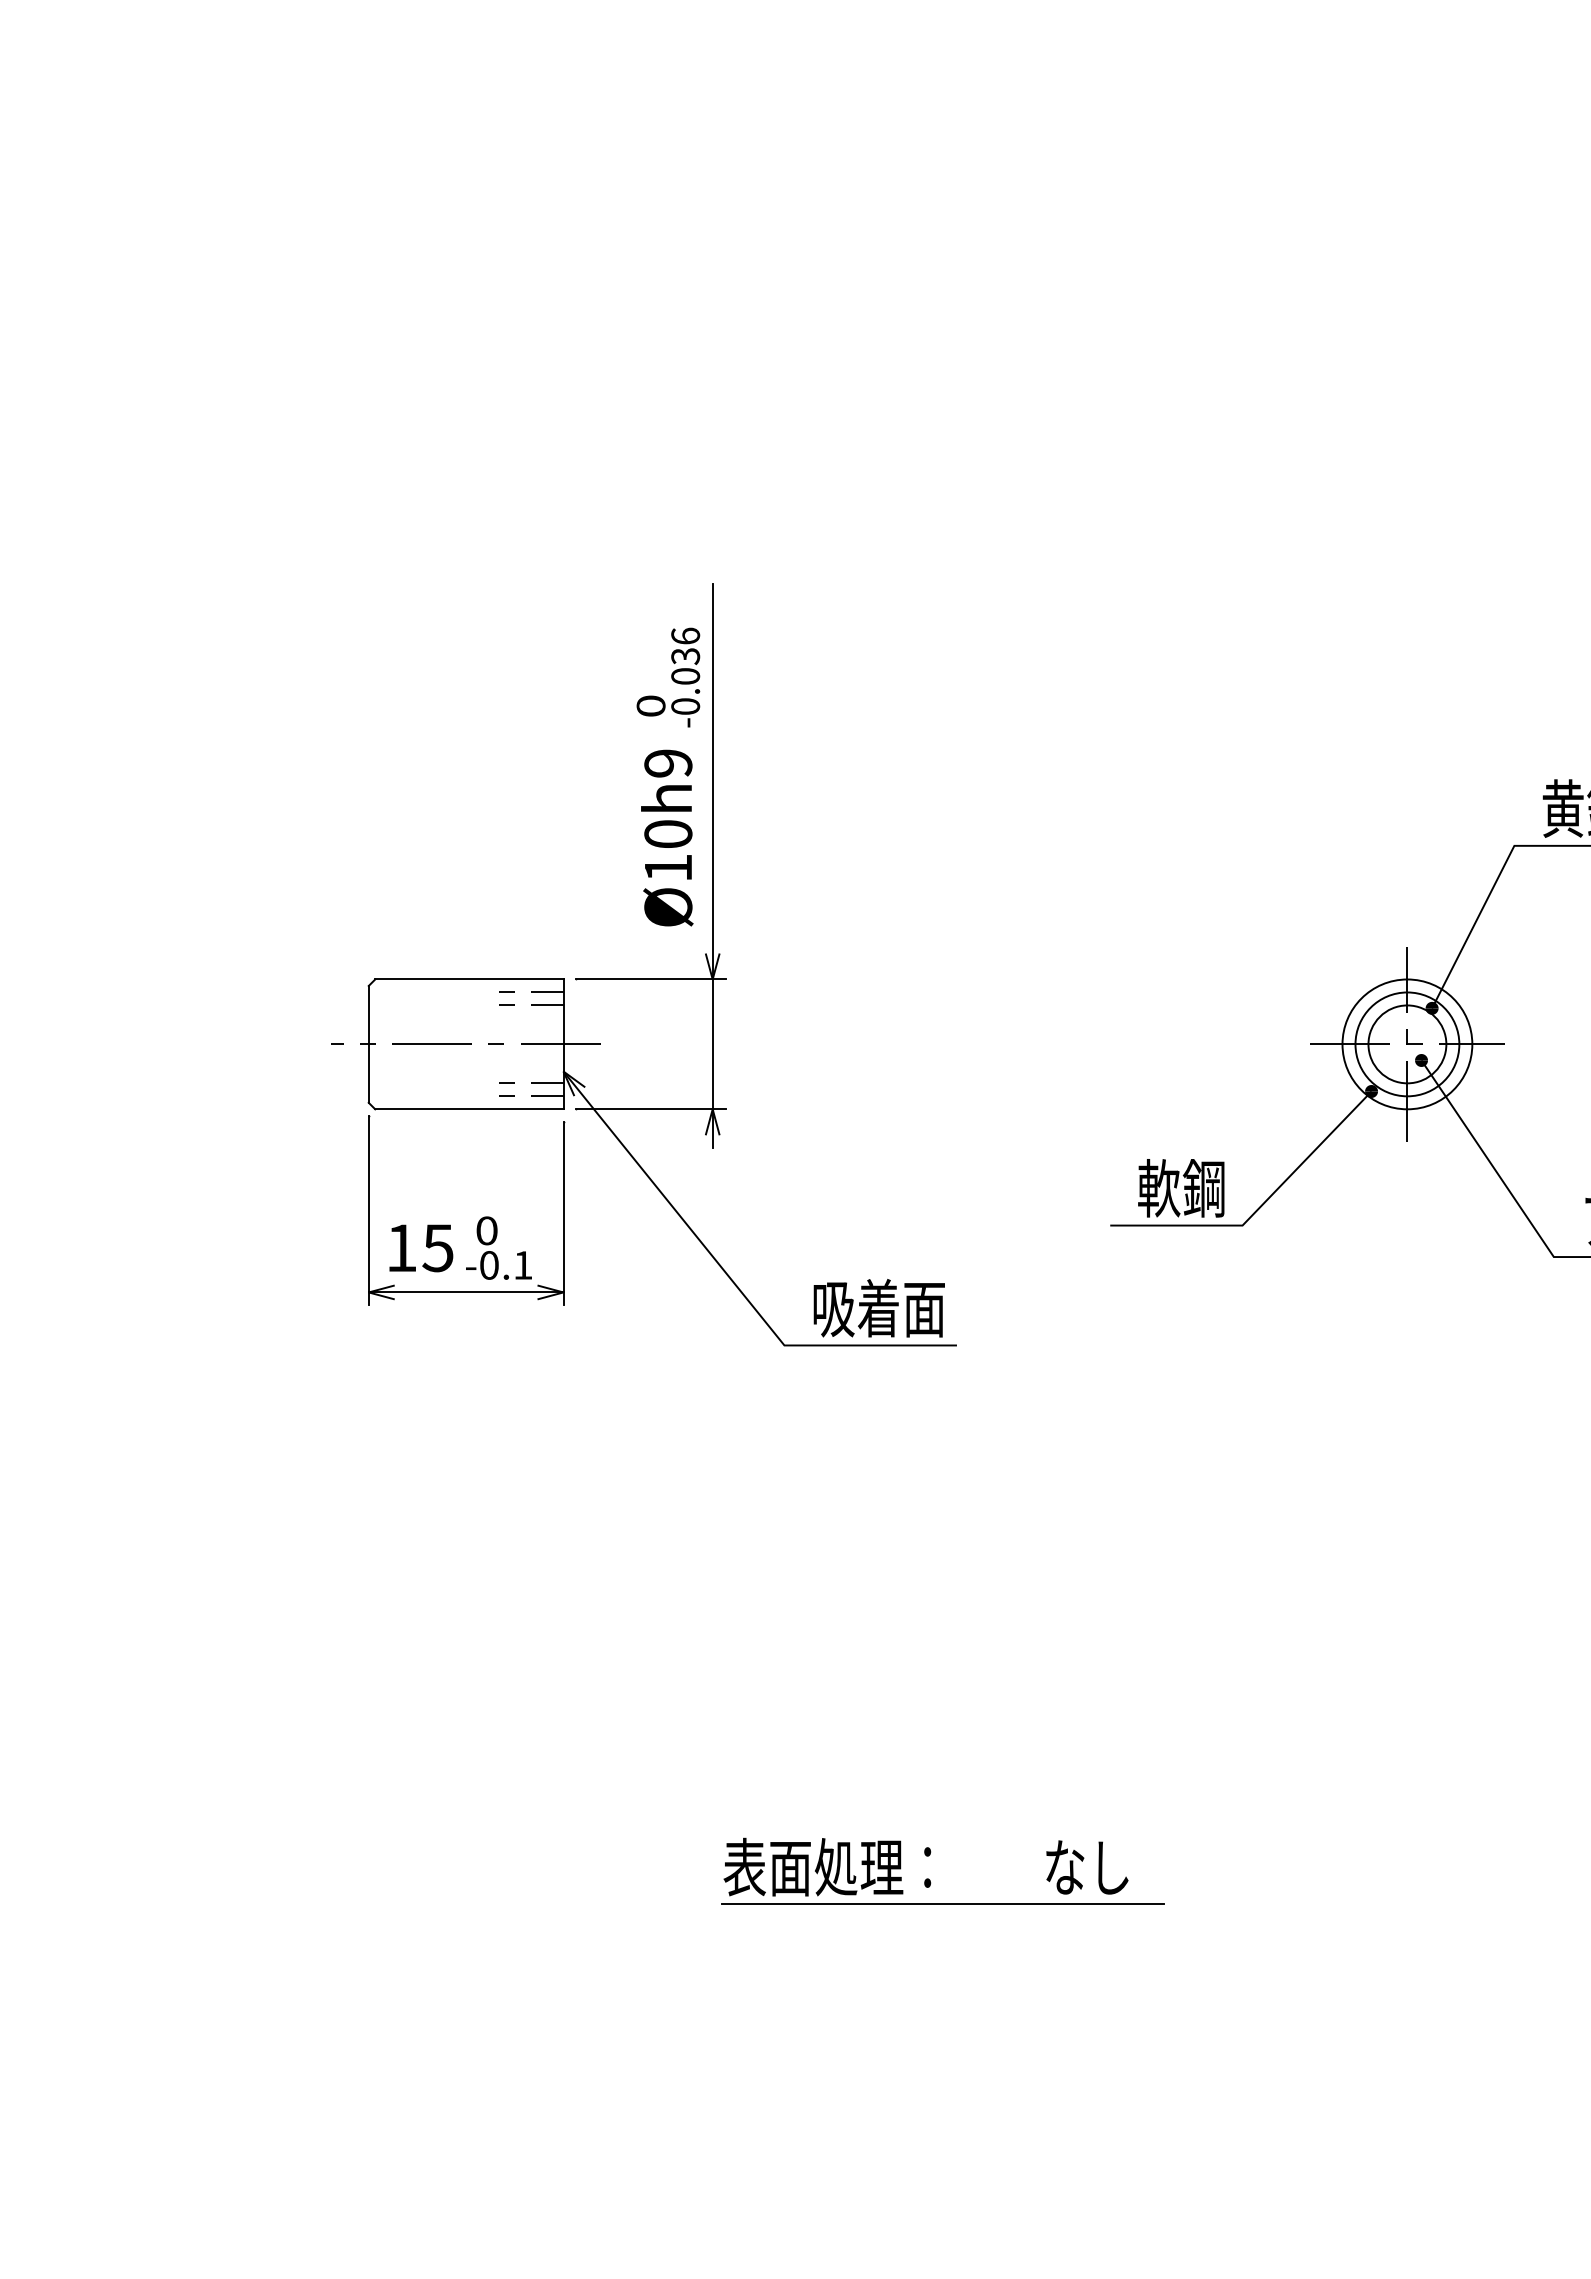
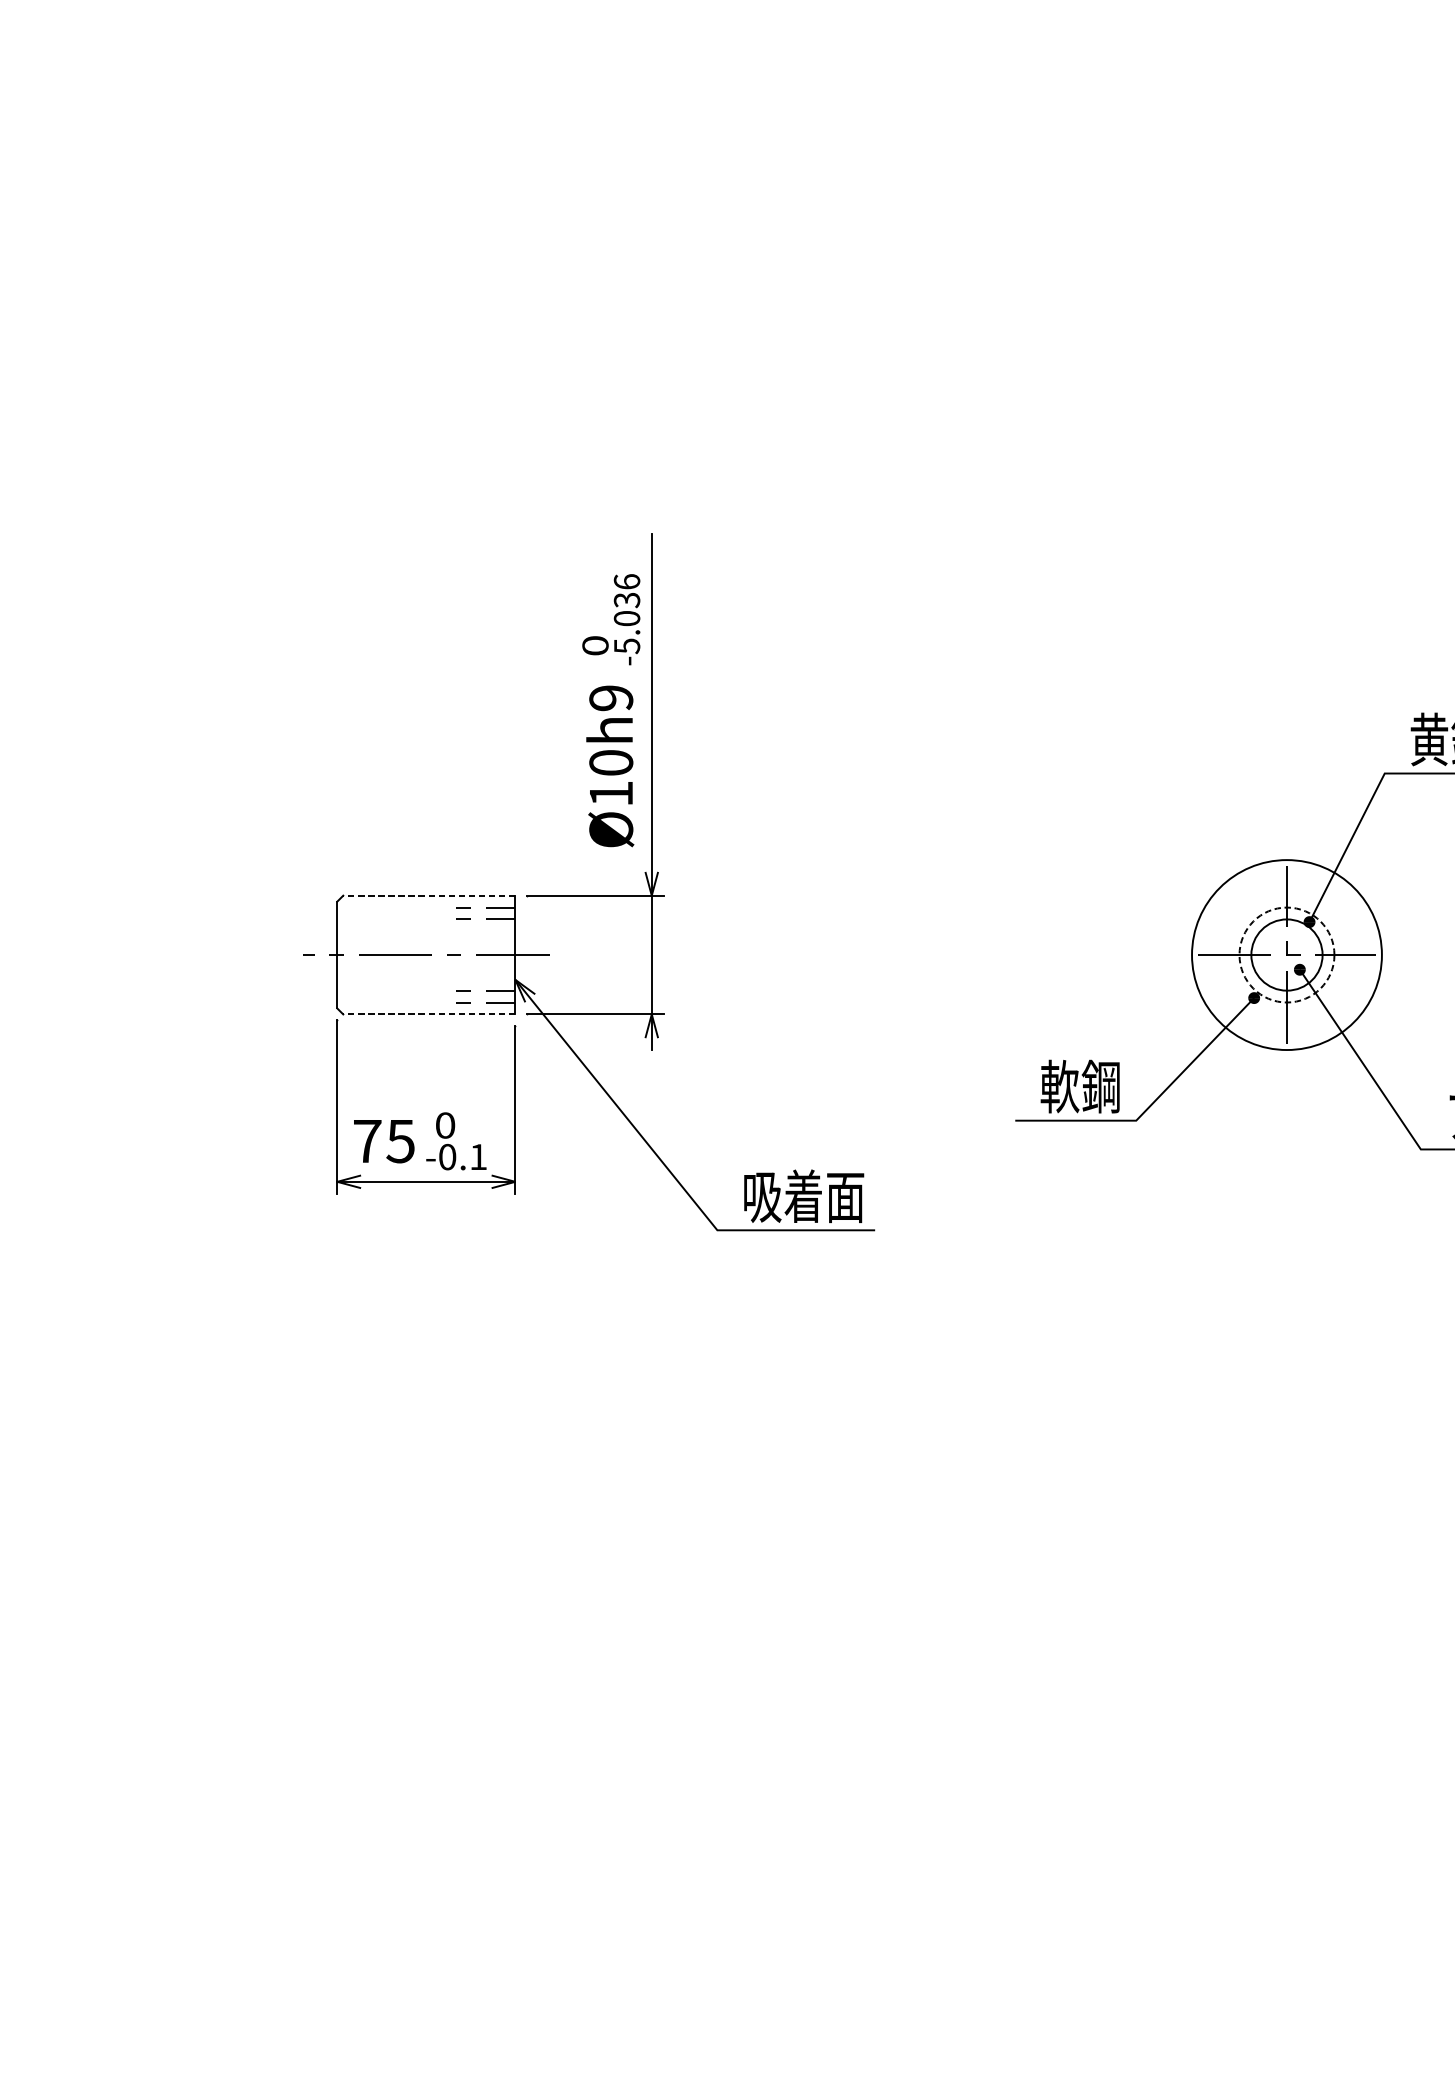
text: (685, 706) -> (626, 646), -0.036 -> -5.036
line: (468, 979) -> (428, 895), solid -> dashed
circle: (1407, 1044) -> (1287, 955), size x1.6
circle: (1407, 1044) -> (1287, 955), solid -> dashed
line: (468, 1109) -> (428, 1014), solid -> dashed
text: (402, 1247) -> (368, 1140), 15 -> 75
part: (930, 1880) -> (850, 1719), removed

